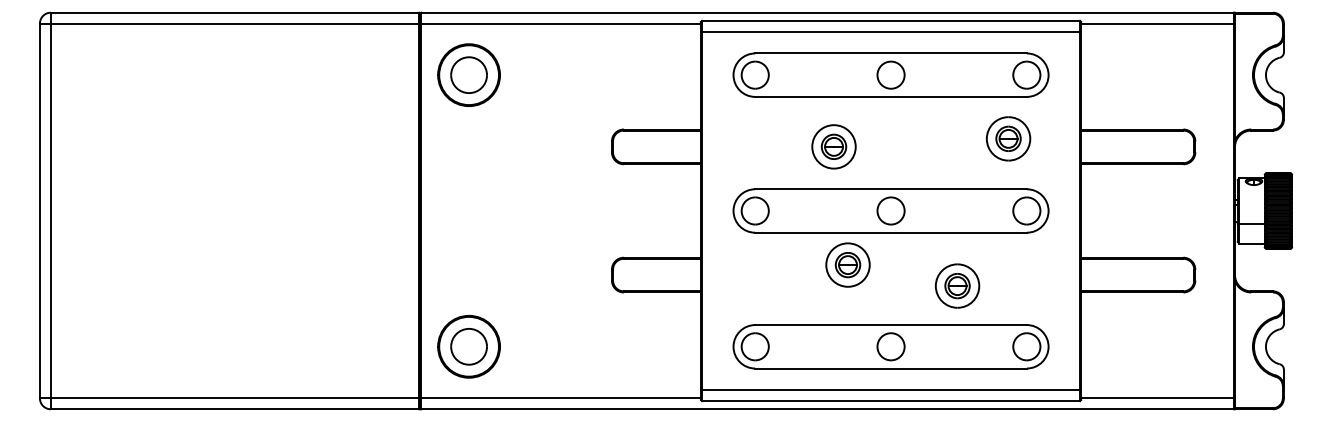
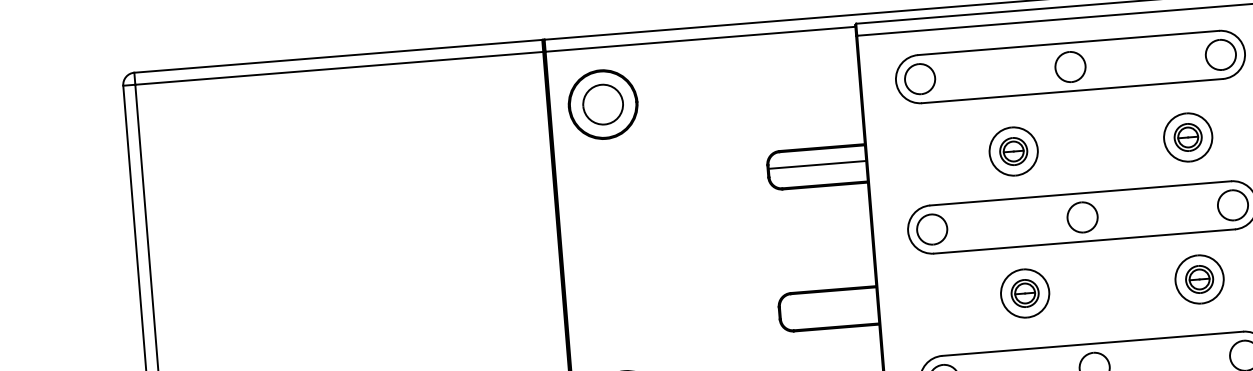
part: (1008, 138) -> (1188, 137), moved
line: (656, 144) -> (816, 164), added
part: (847, 264) -> (1024, 292), moved
part: (957, 285) -> (1199, 278), moved

